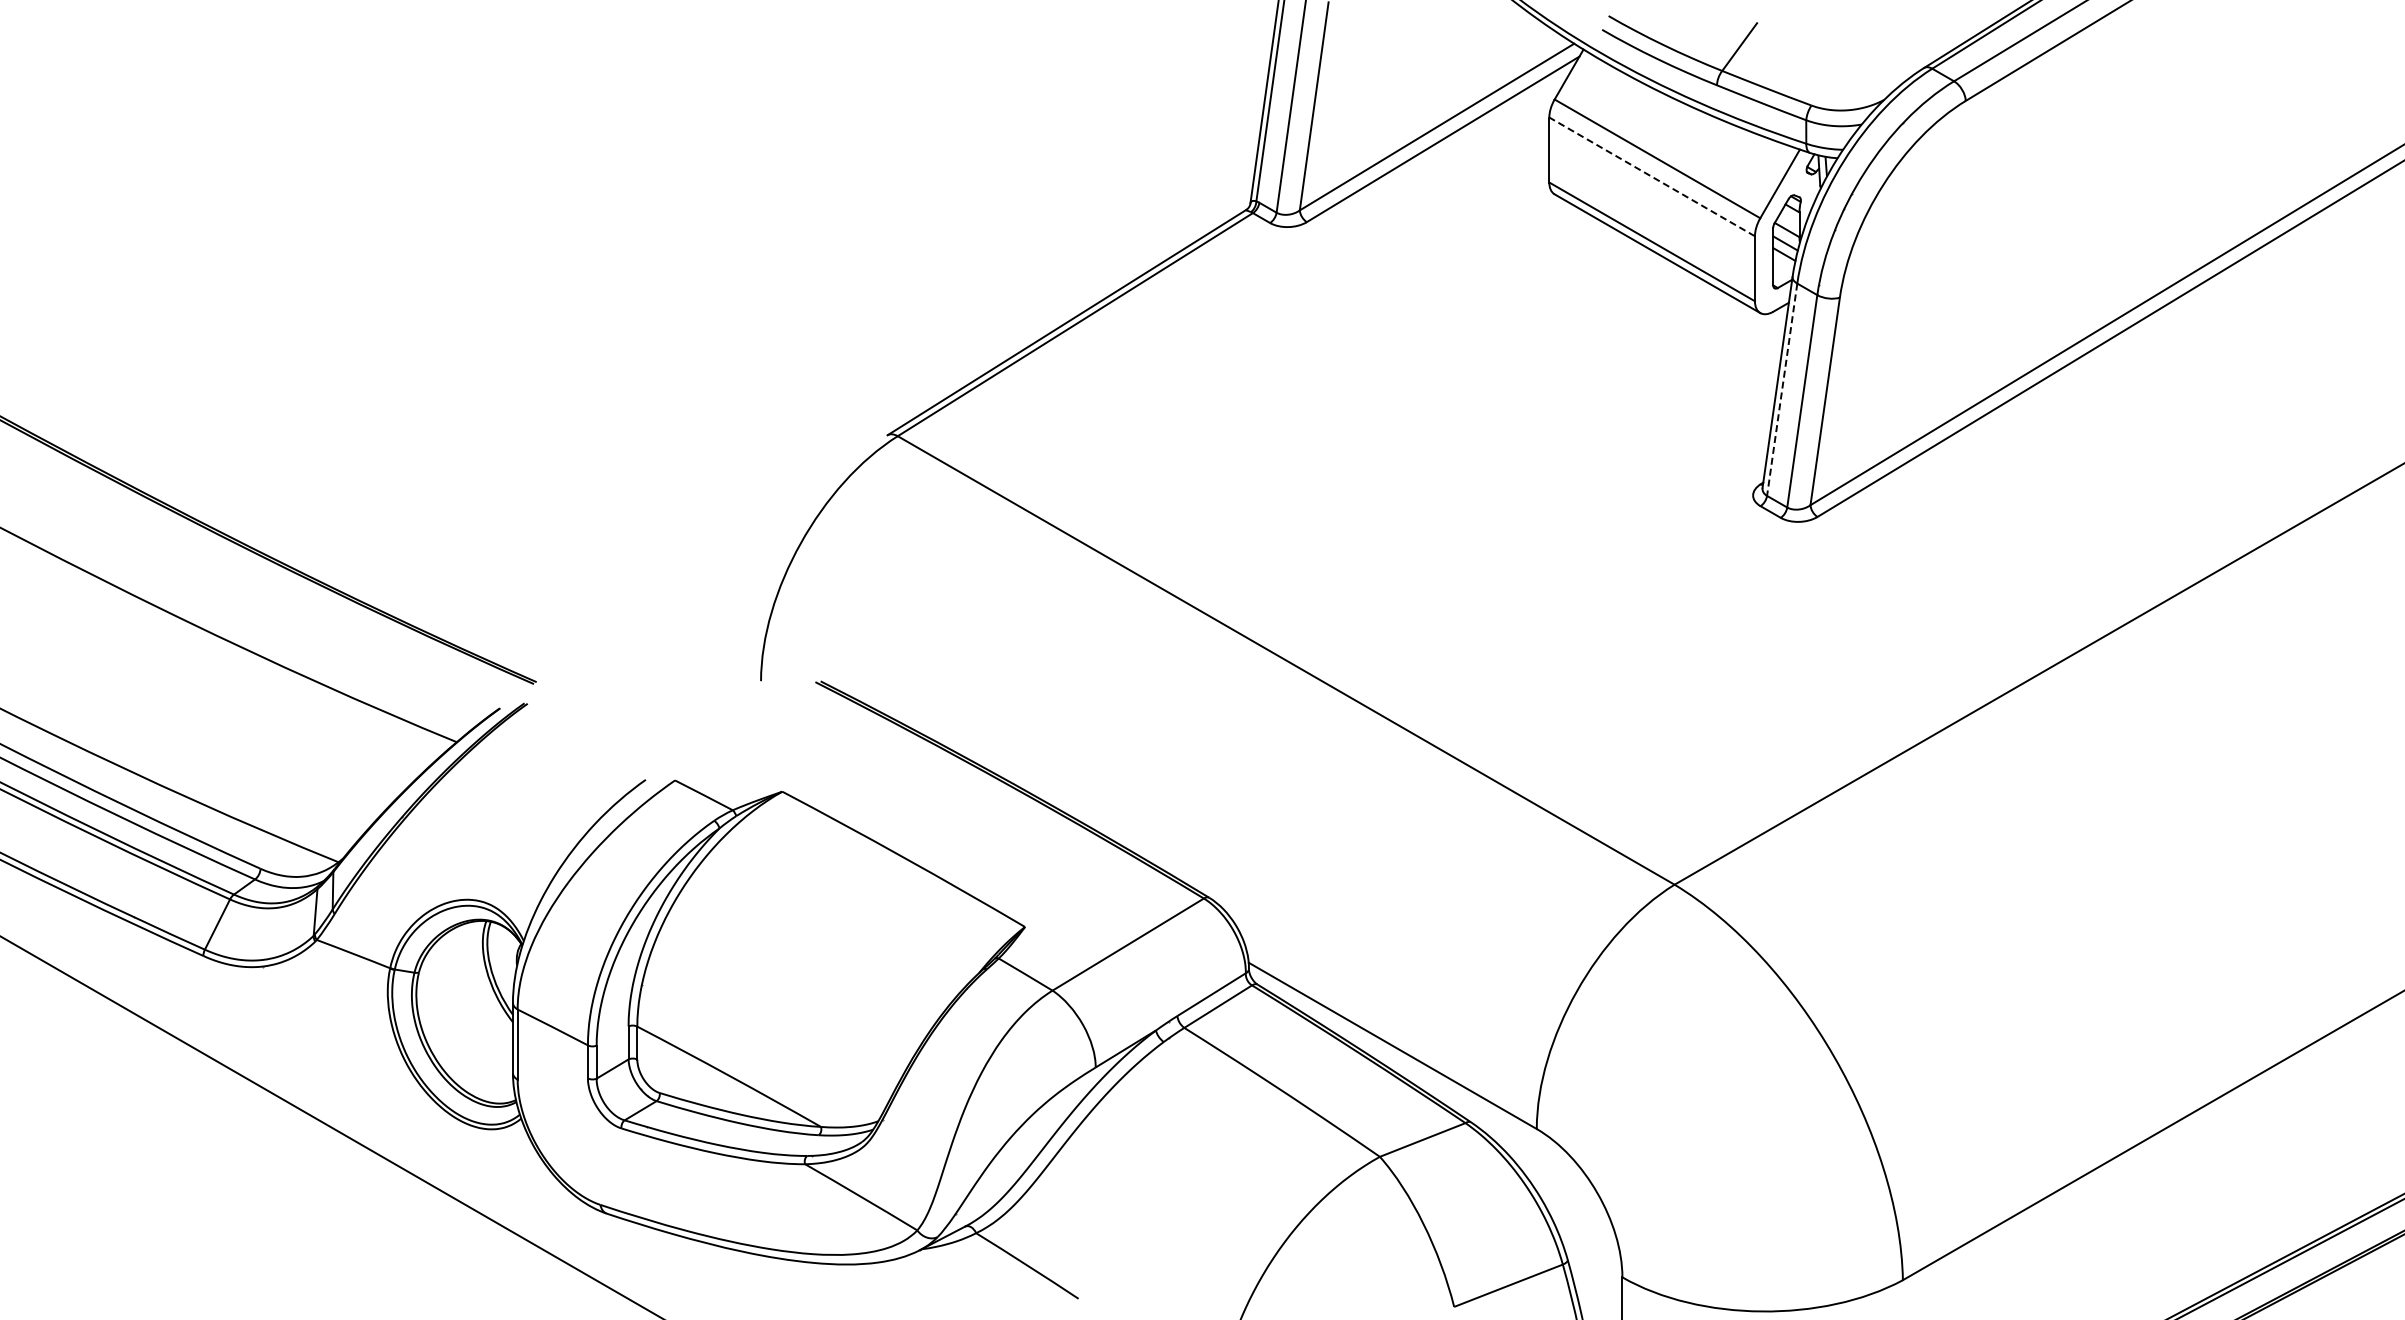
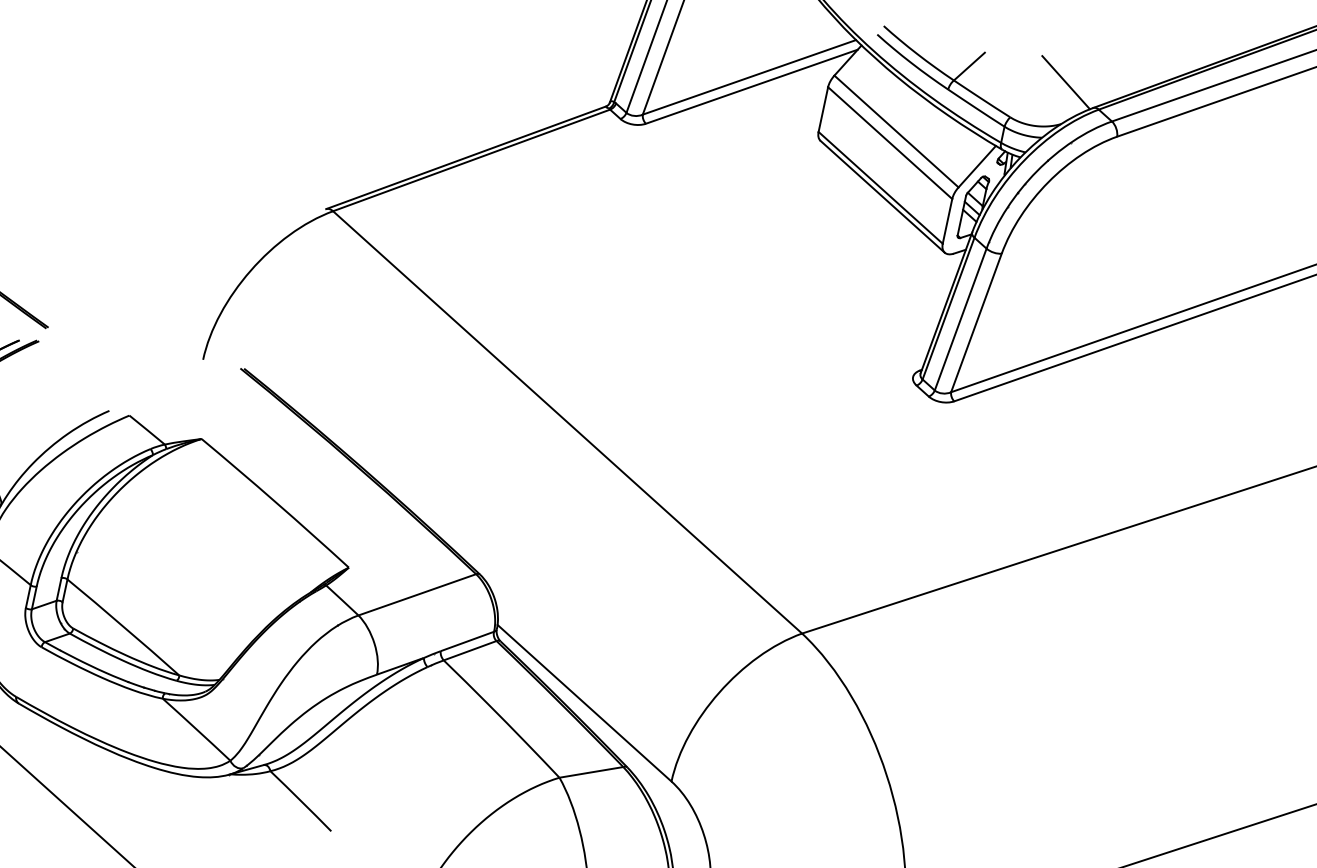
line: (1878, 40) -> (1065, 82), added
line: (1652, 176) -> (890, 142), dashed -> solid
line: (1782, 390) -> (948, 309), dashed -> solid

